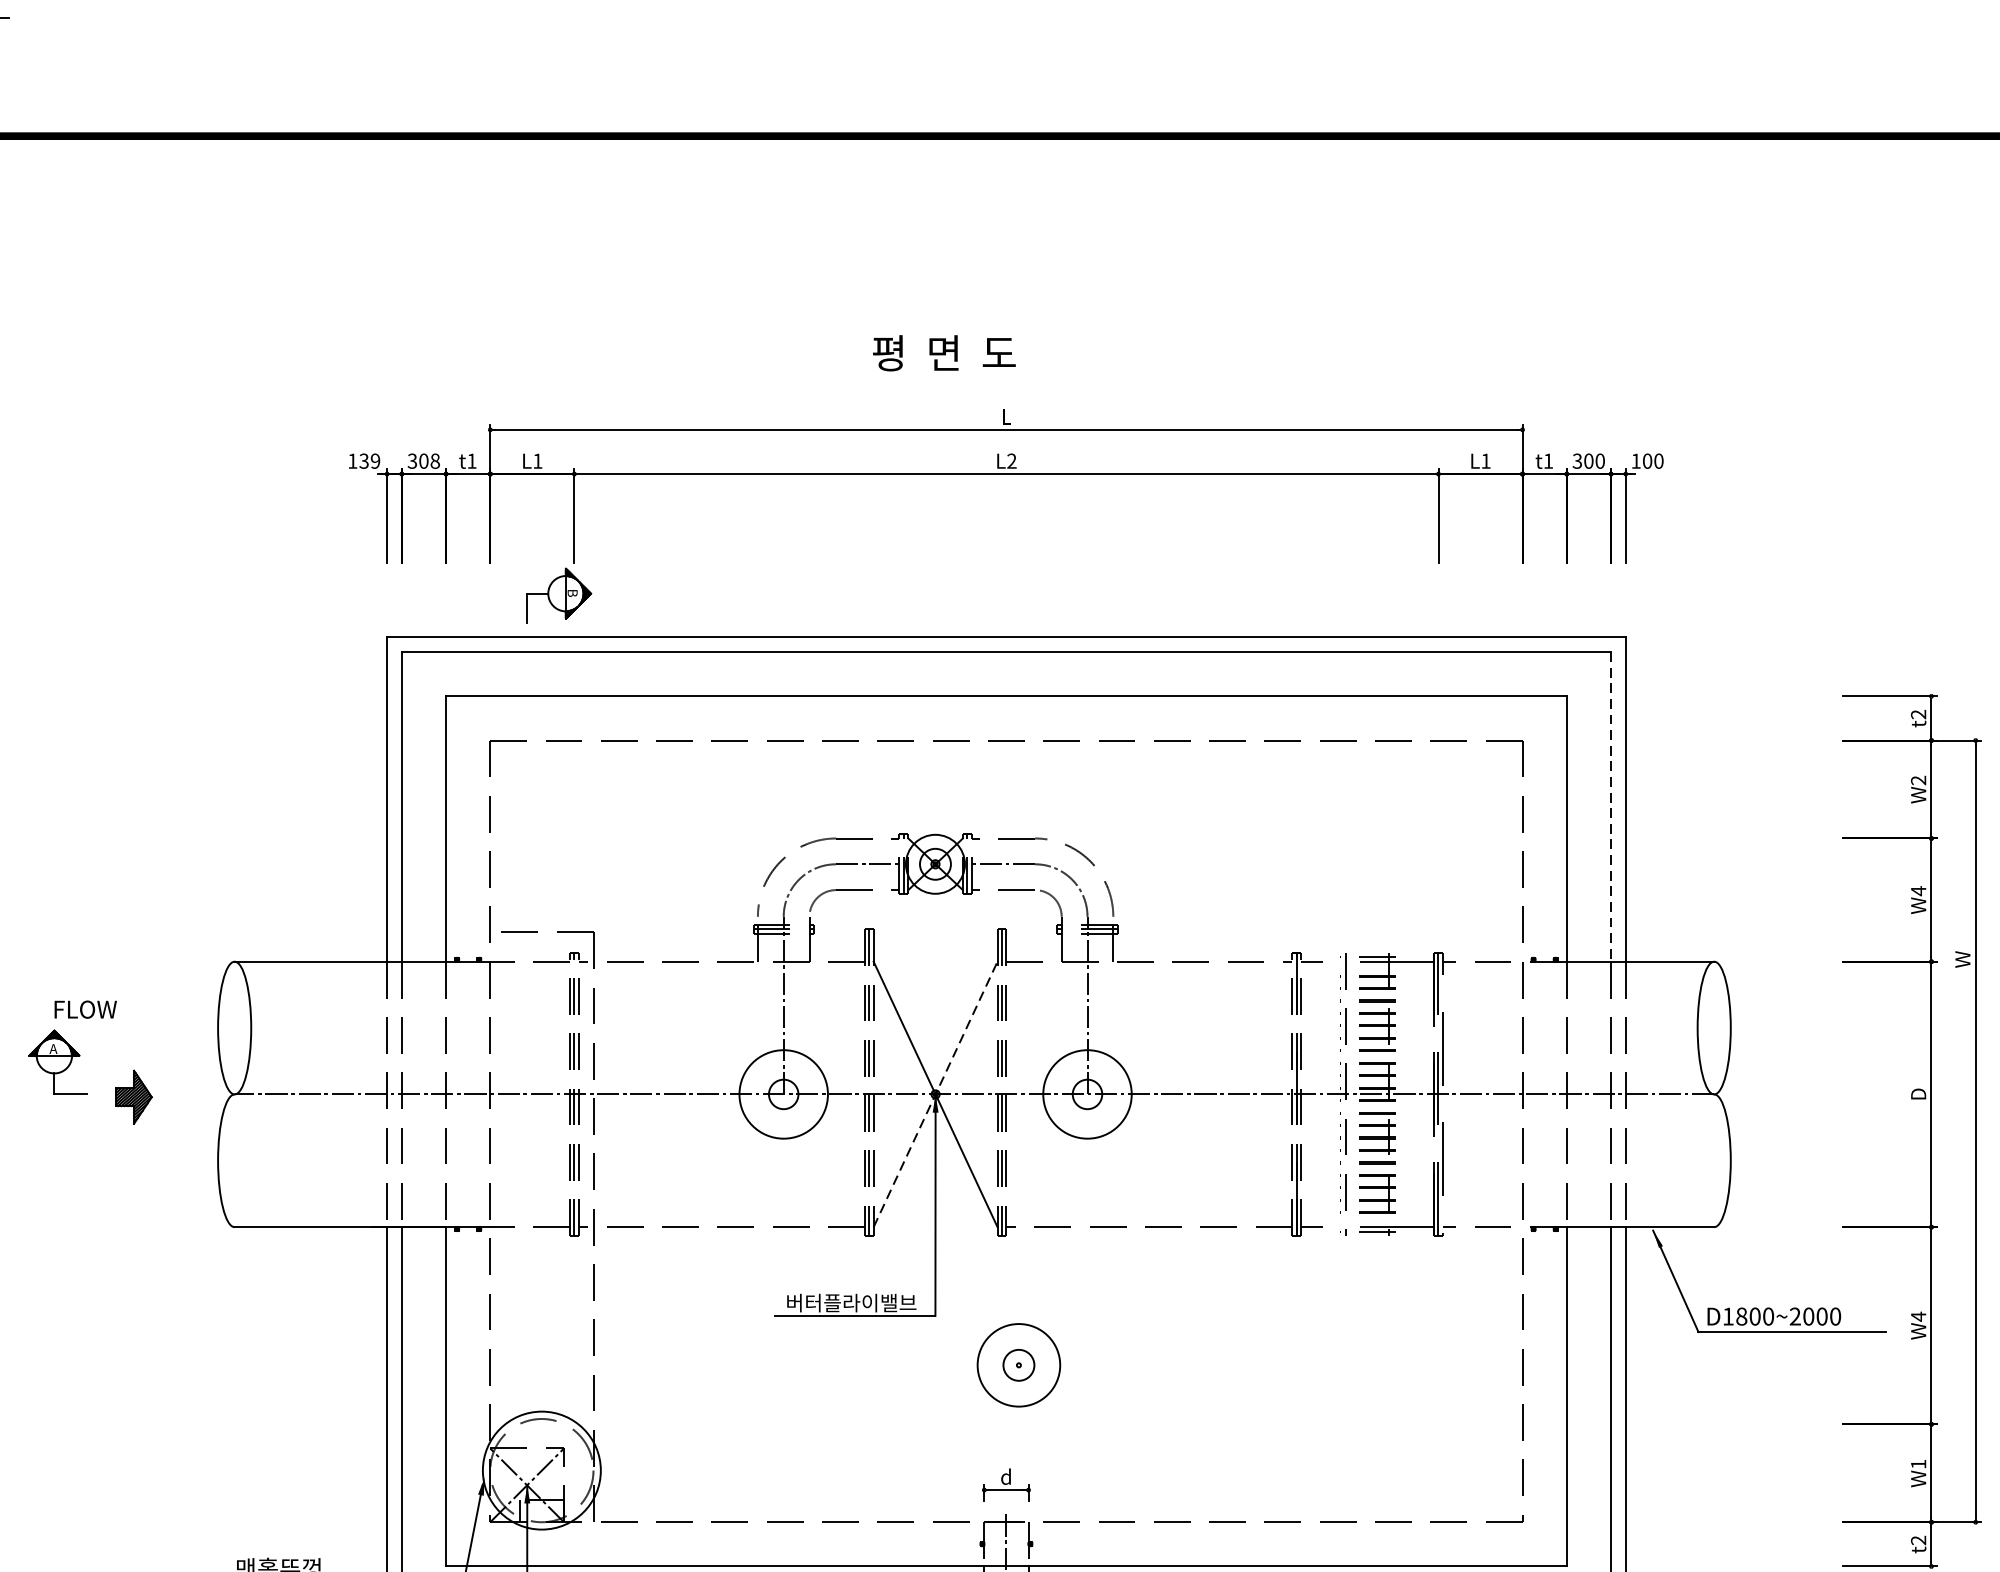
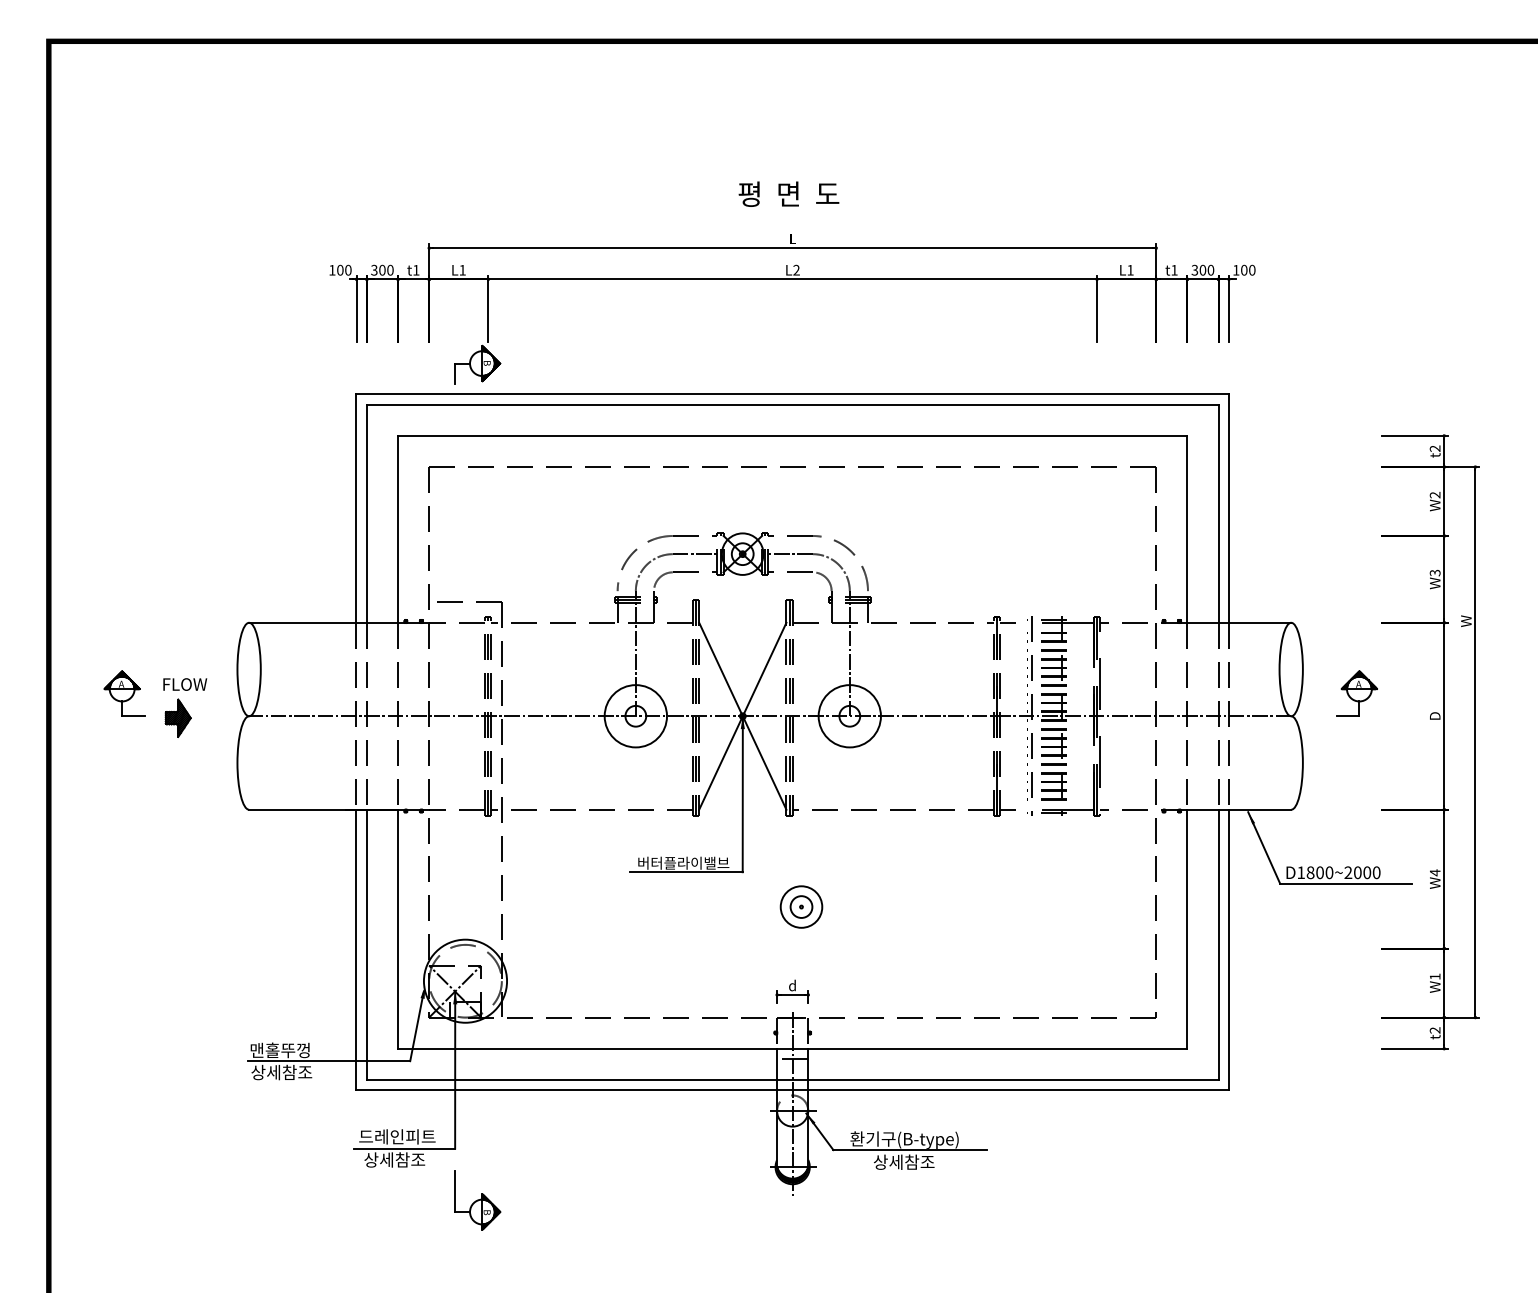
text: (943, 352) -> (788, 193), moved
text: (370, 461) -> (344, 270), 139 -> 100
text: (435, 461) -> (390, 270), 308 -> 300
line: (1610, 807) -> (1218, 514), dashed -> solid
text: (1917, 890) -> (1434, 572), W4 -> W3
text: (86, 1009) -> (185, 684), moved
part: (1806, 1062) -> (1356, 693), added
line: (936, 1093) -> (743, 715), dashed -> solid
circle: (1018, 1364) -> (801, 906), size x0.71

